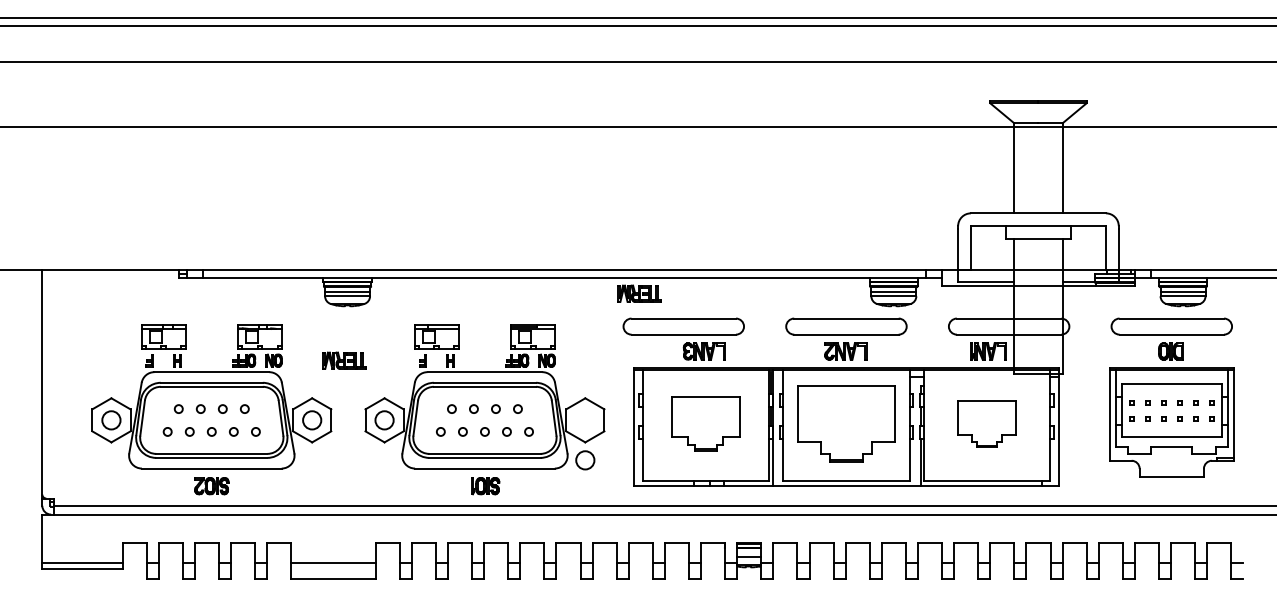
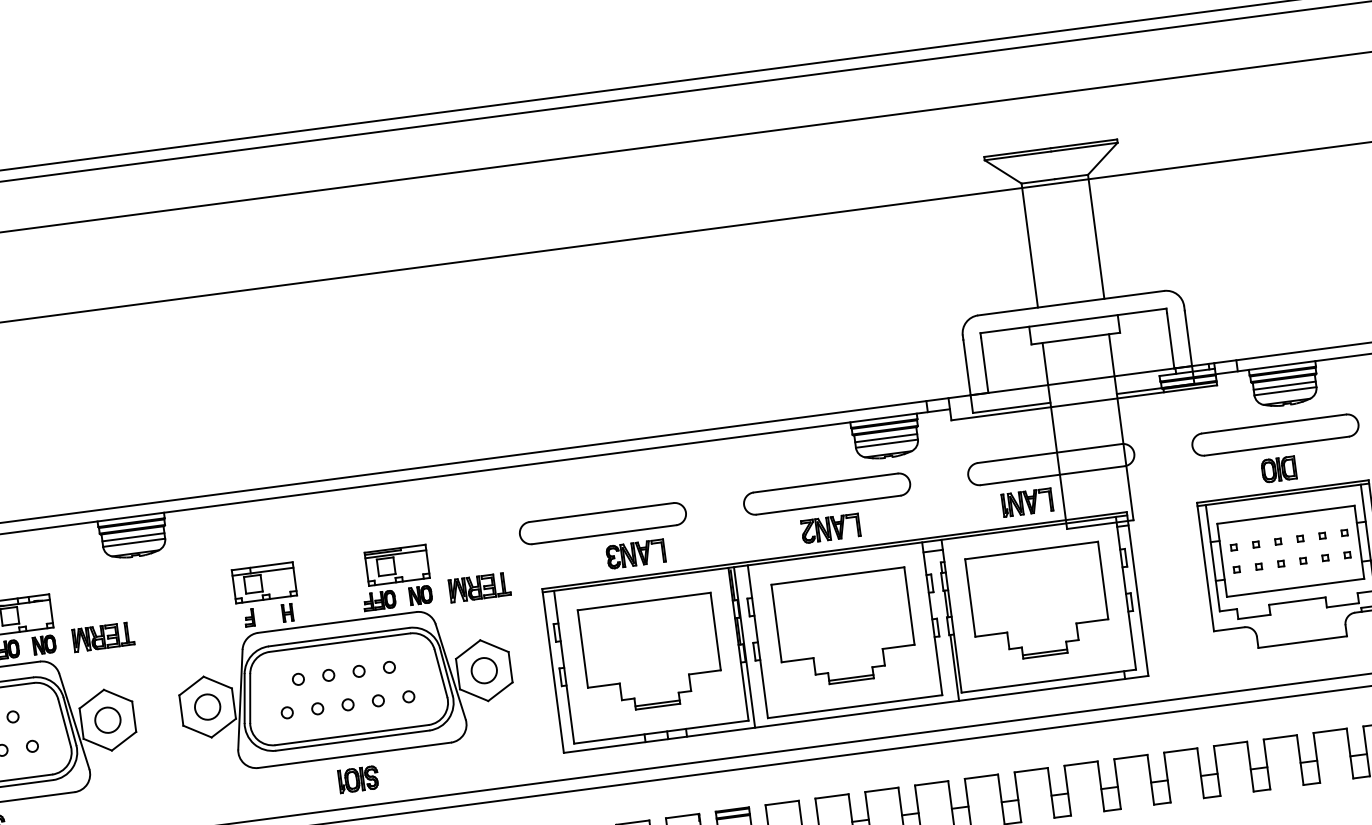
part: (639, 293) -> (479, 587), moved
part: (344, 360) -> (102, 636), moved
part: (705, 423) -> (650, 653), size x1.43
part: (986, 423) -> (1037, 602), size x1.67
circle: (585, 460) -> (484, 670), moved

